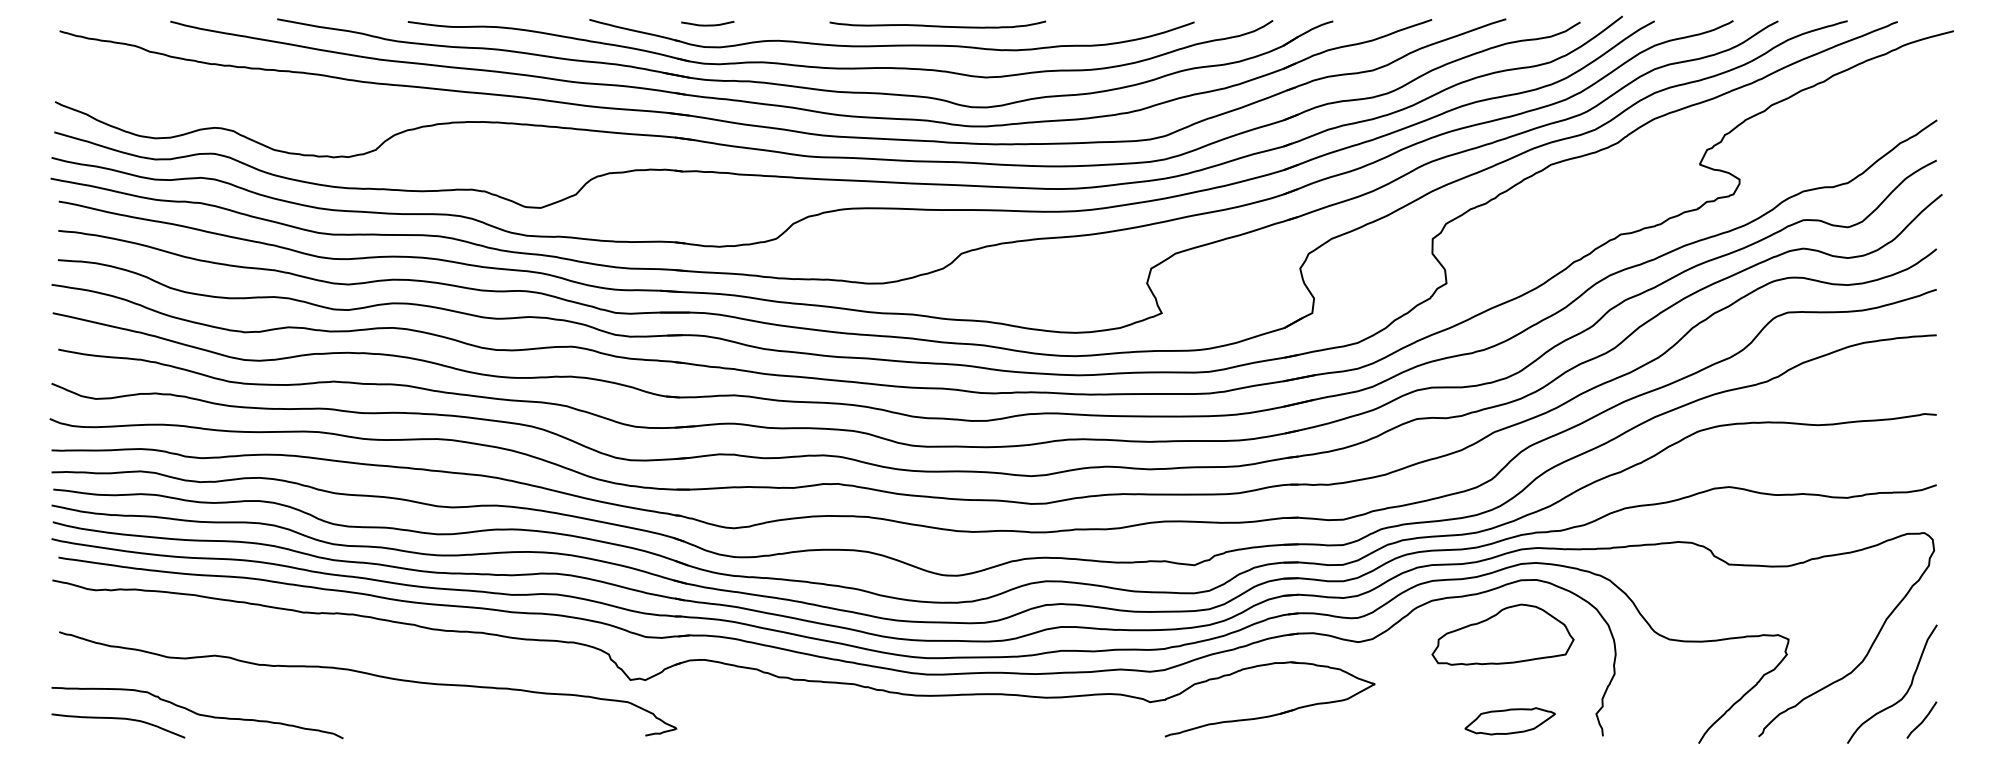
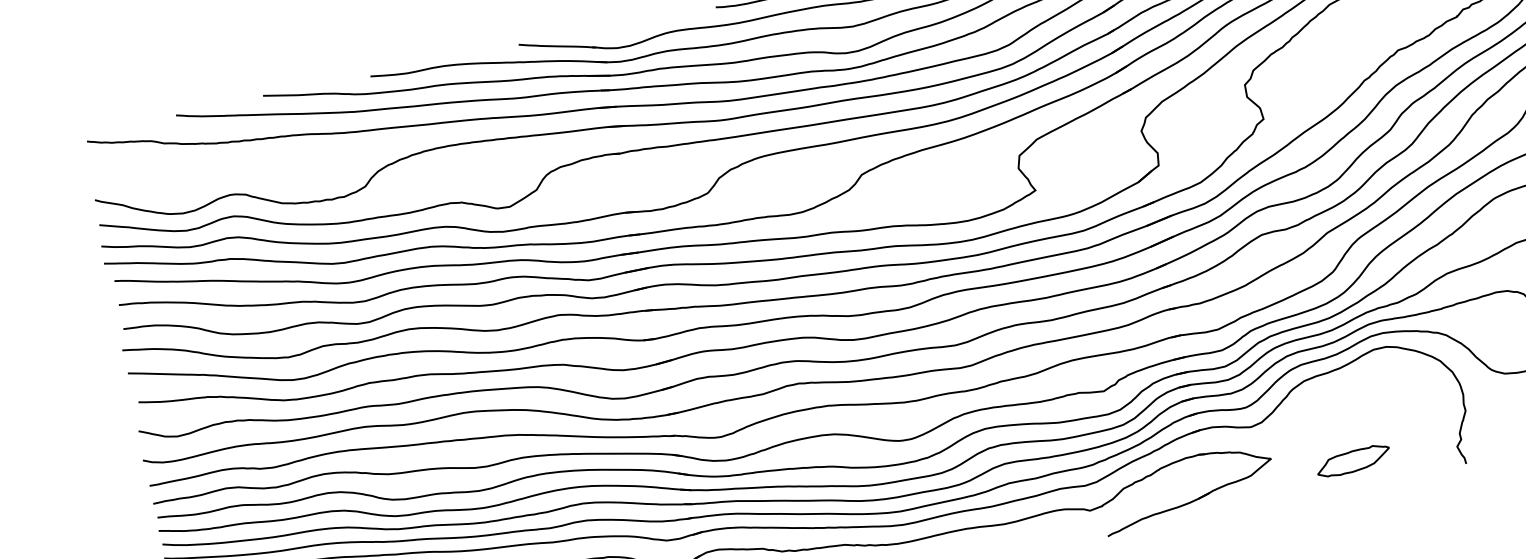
curve: (707, 24) -> (616, 29), removed
part: (1502, 634) -> (1367, 397), removed
part: (1509, 721) -> (1353, 461), moved

